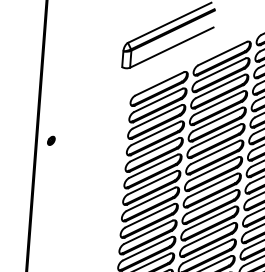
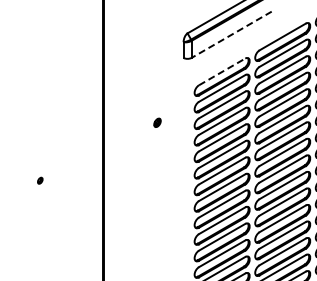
line: (171, 48) -> (231, 35), solid -> dashed
line: (159, 83) -> (222, 71), solid -> dashed
part: (51, 140) -> (157, 122), moved

